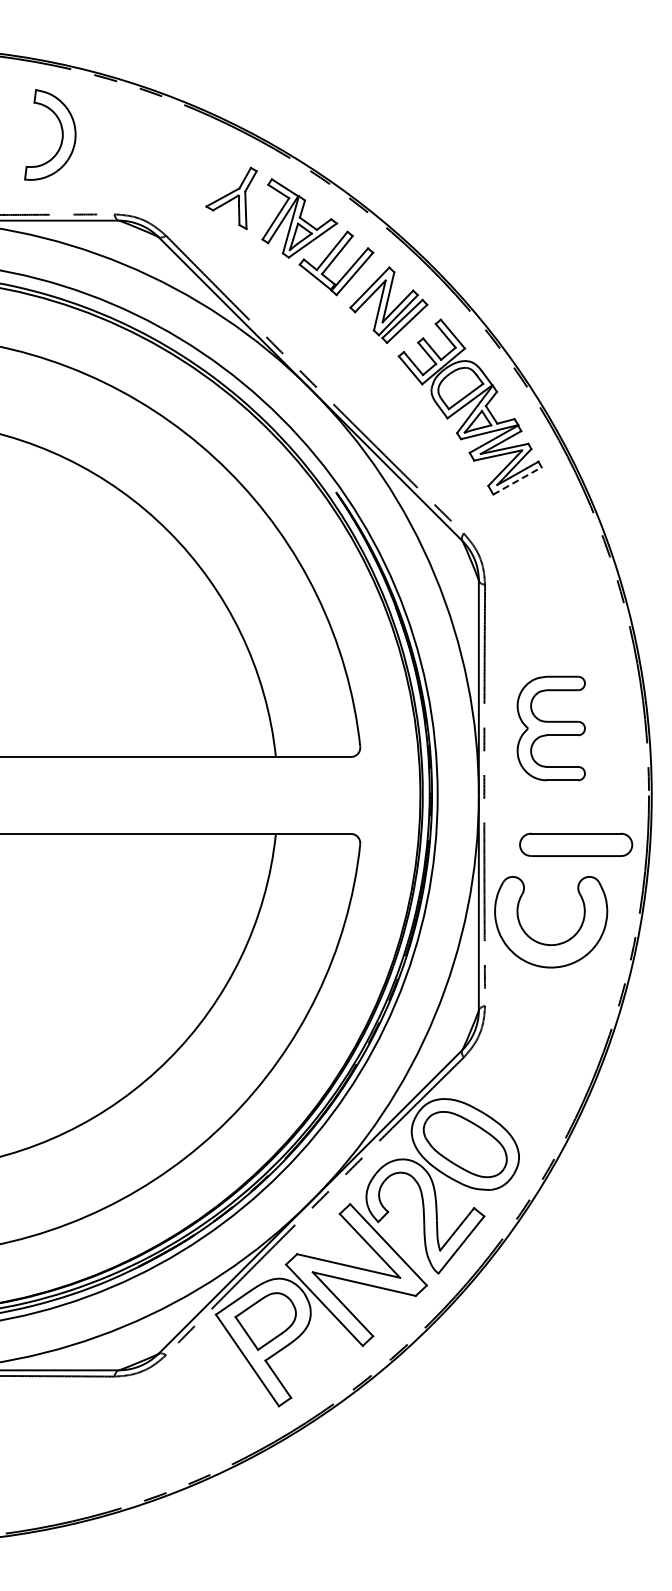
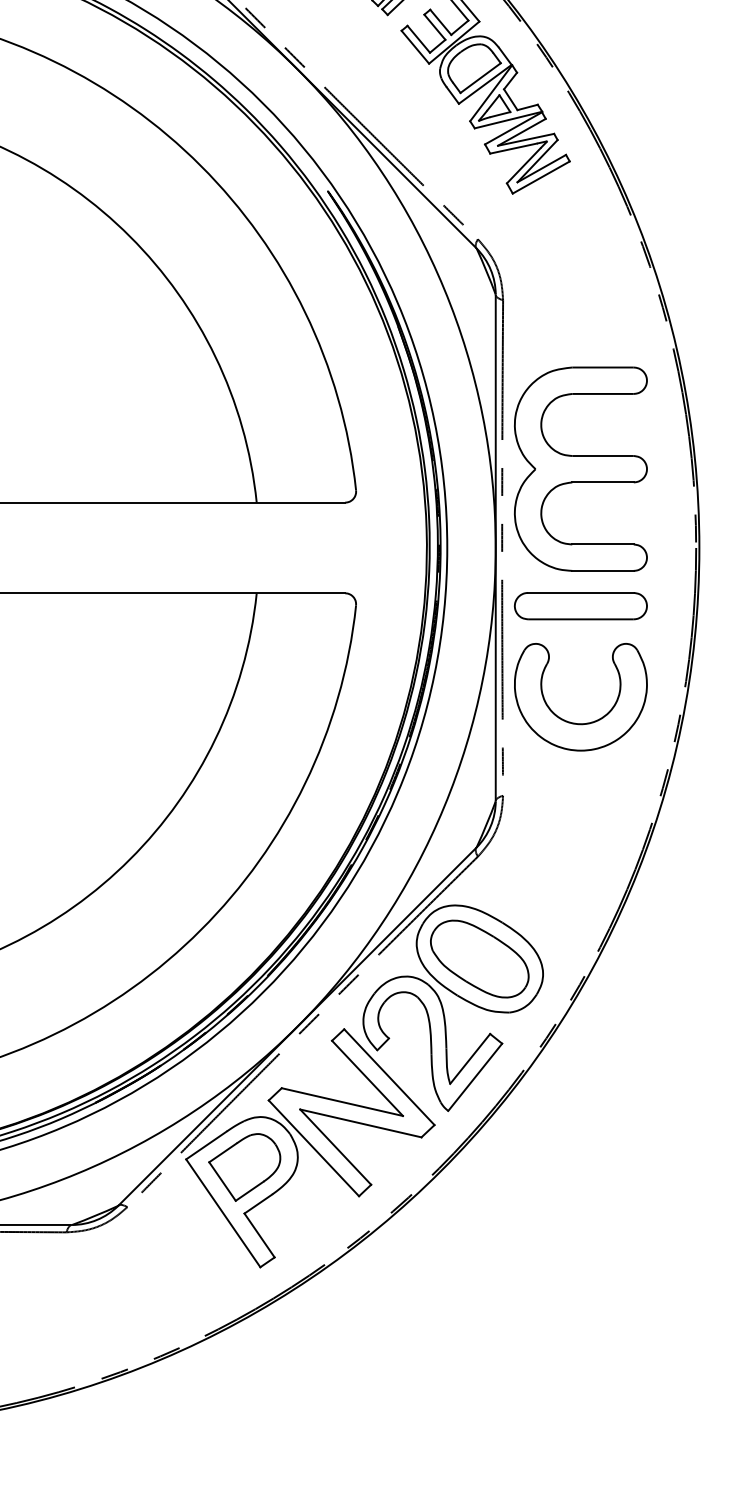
line: (517, 480) -> (541, 177), dashed -> solid
part: (551, 728) -> (581, 469), size x1.67
part: (576, 844) -> (581, 605), moved

